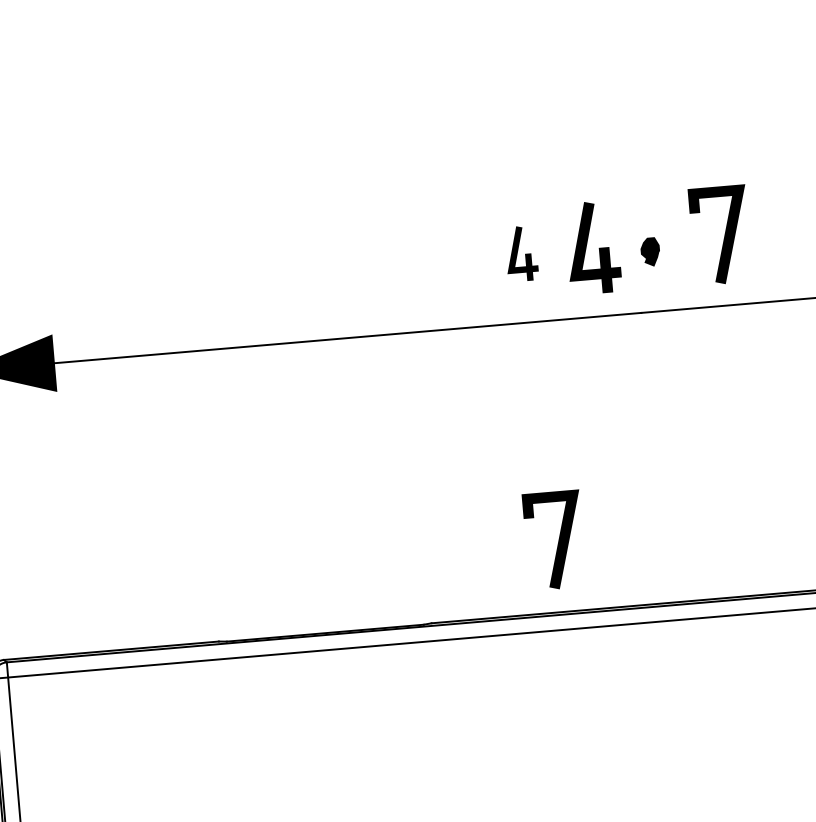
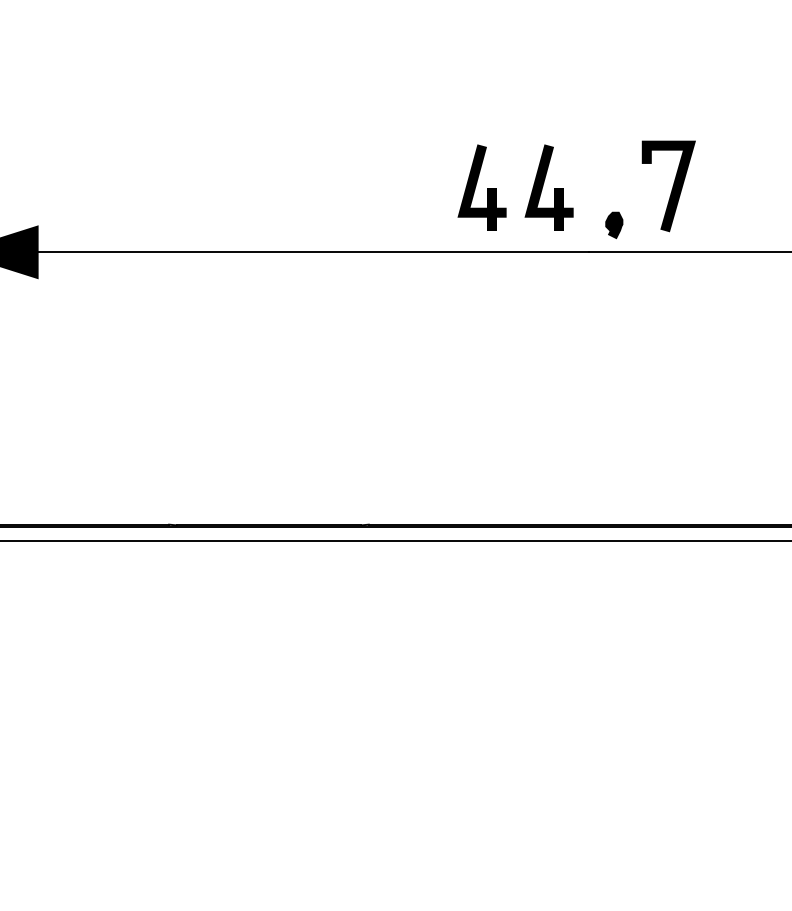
part: (650, 252) -> (614, 225), moved
part: (520, 253) -> (481, 187), size x1.67
line: (558, 540) -> (493, 457), removed

